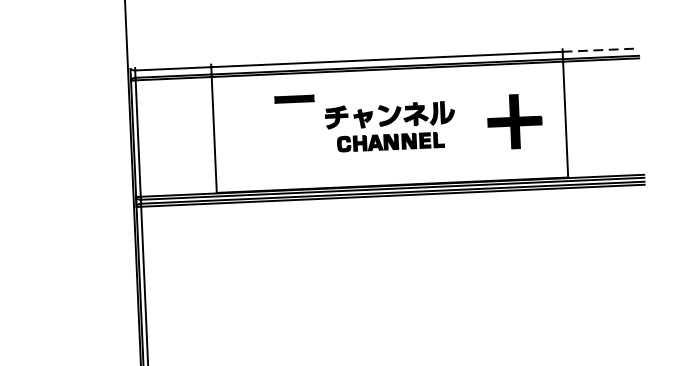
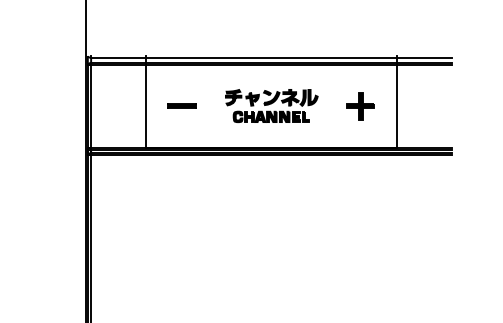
line: (600, 49) -> (424, 57), dashed -> solid
part: (293, 98) -> (181, 105), moved
part: (514, 122) -> (360, 106), size x0.71

